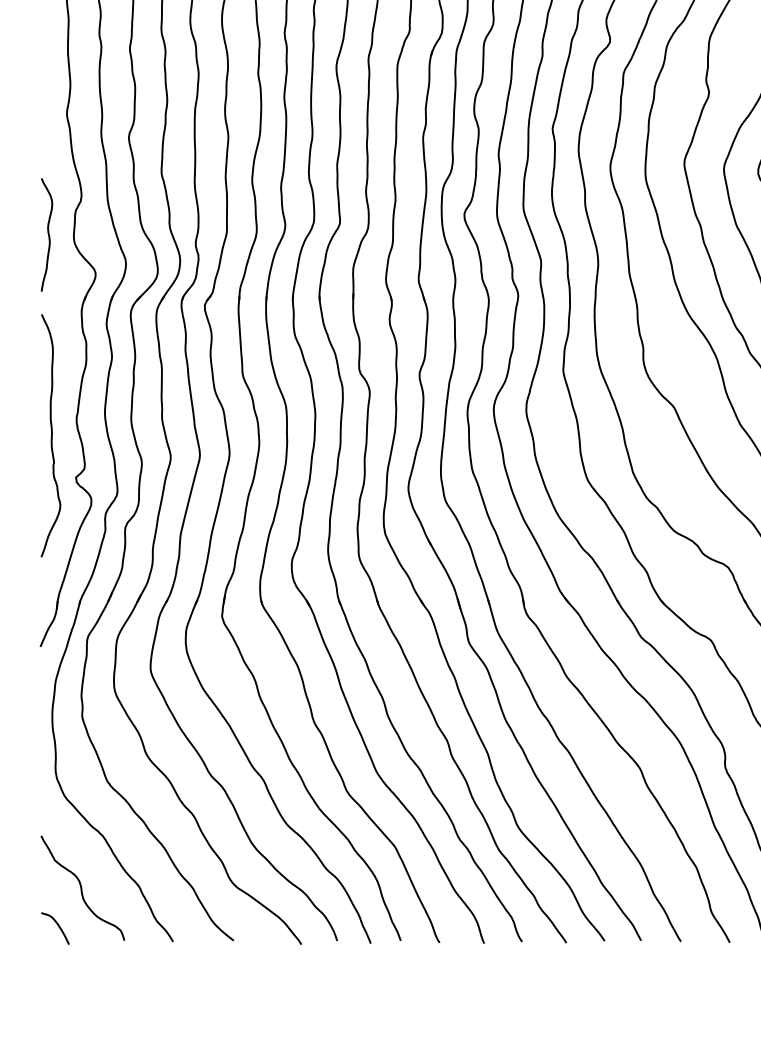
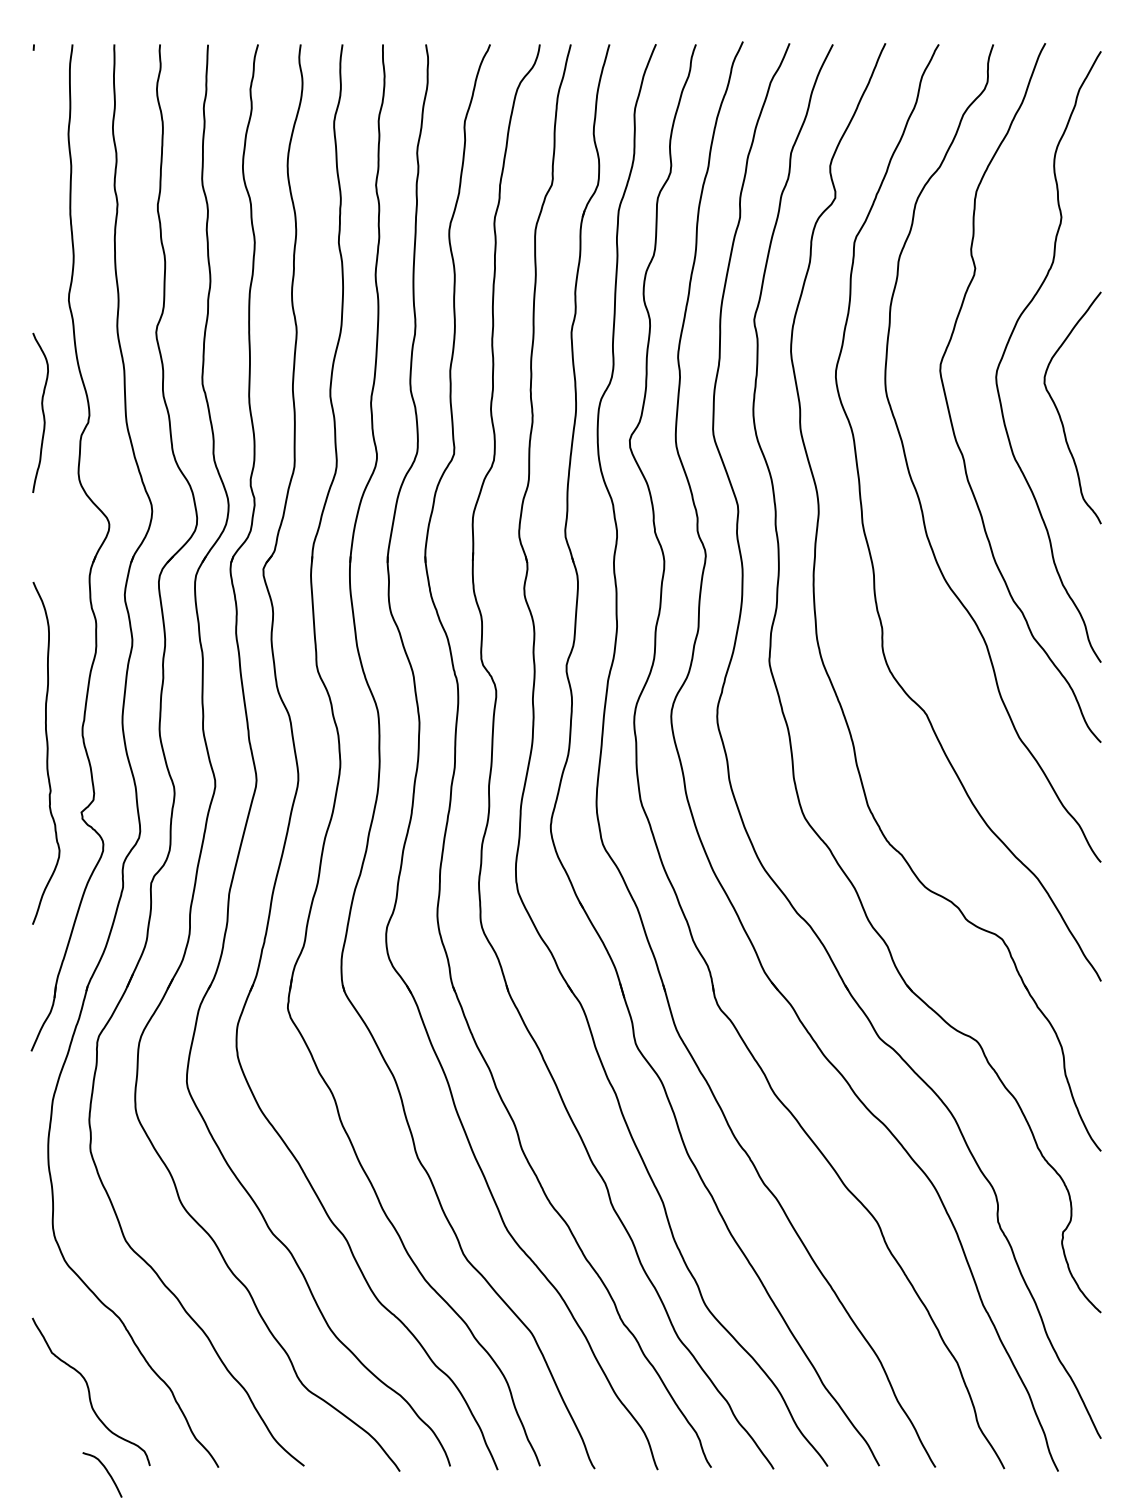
curve: (48, 234) -> (42, 412), moved
curve: (57, 925) -> (105, 1470), moved

